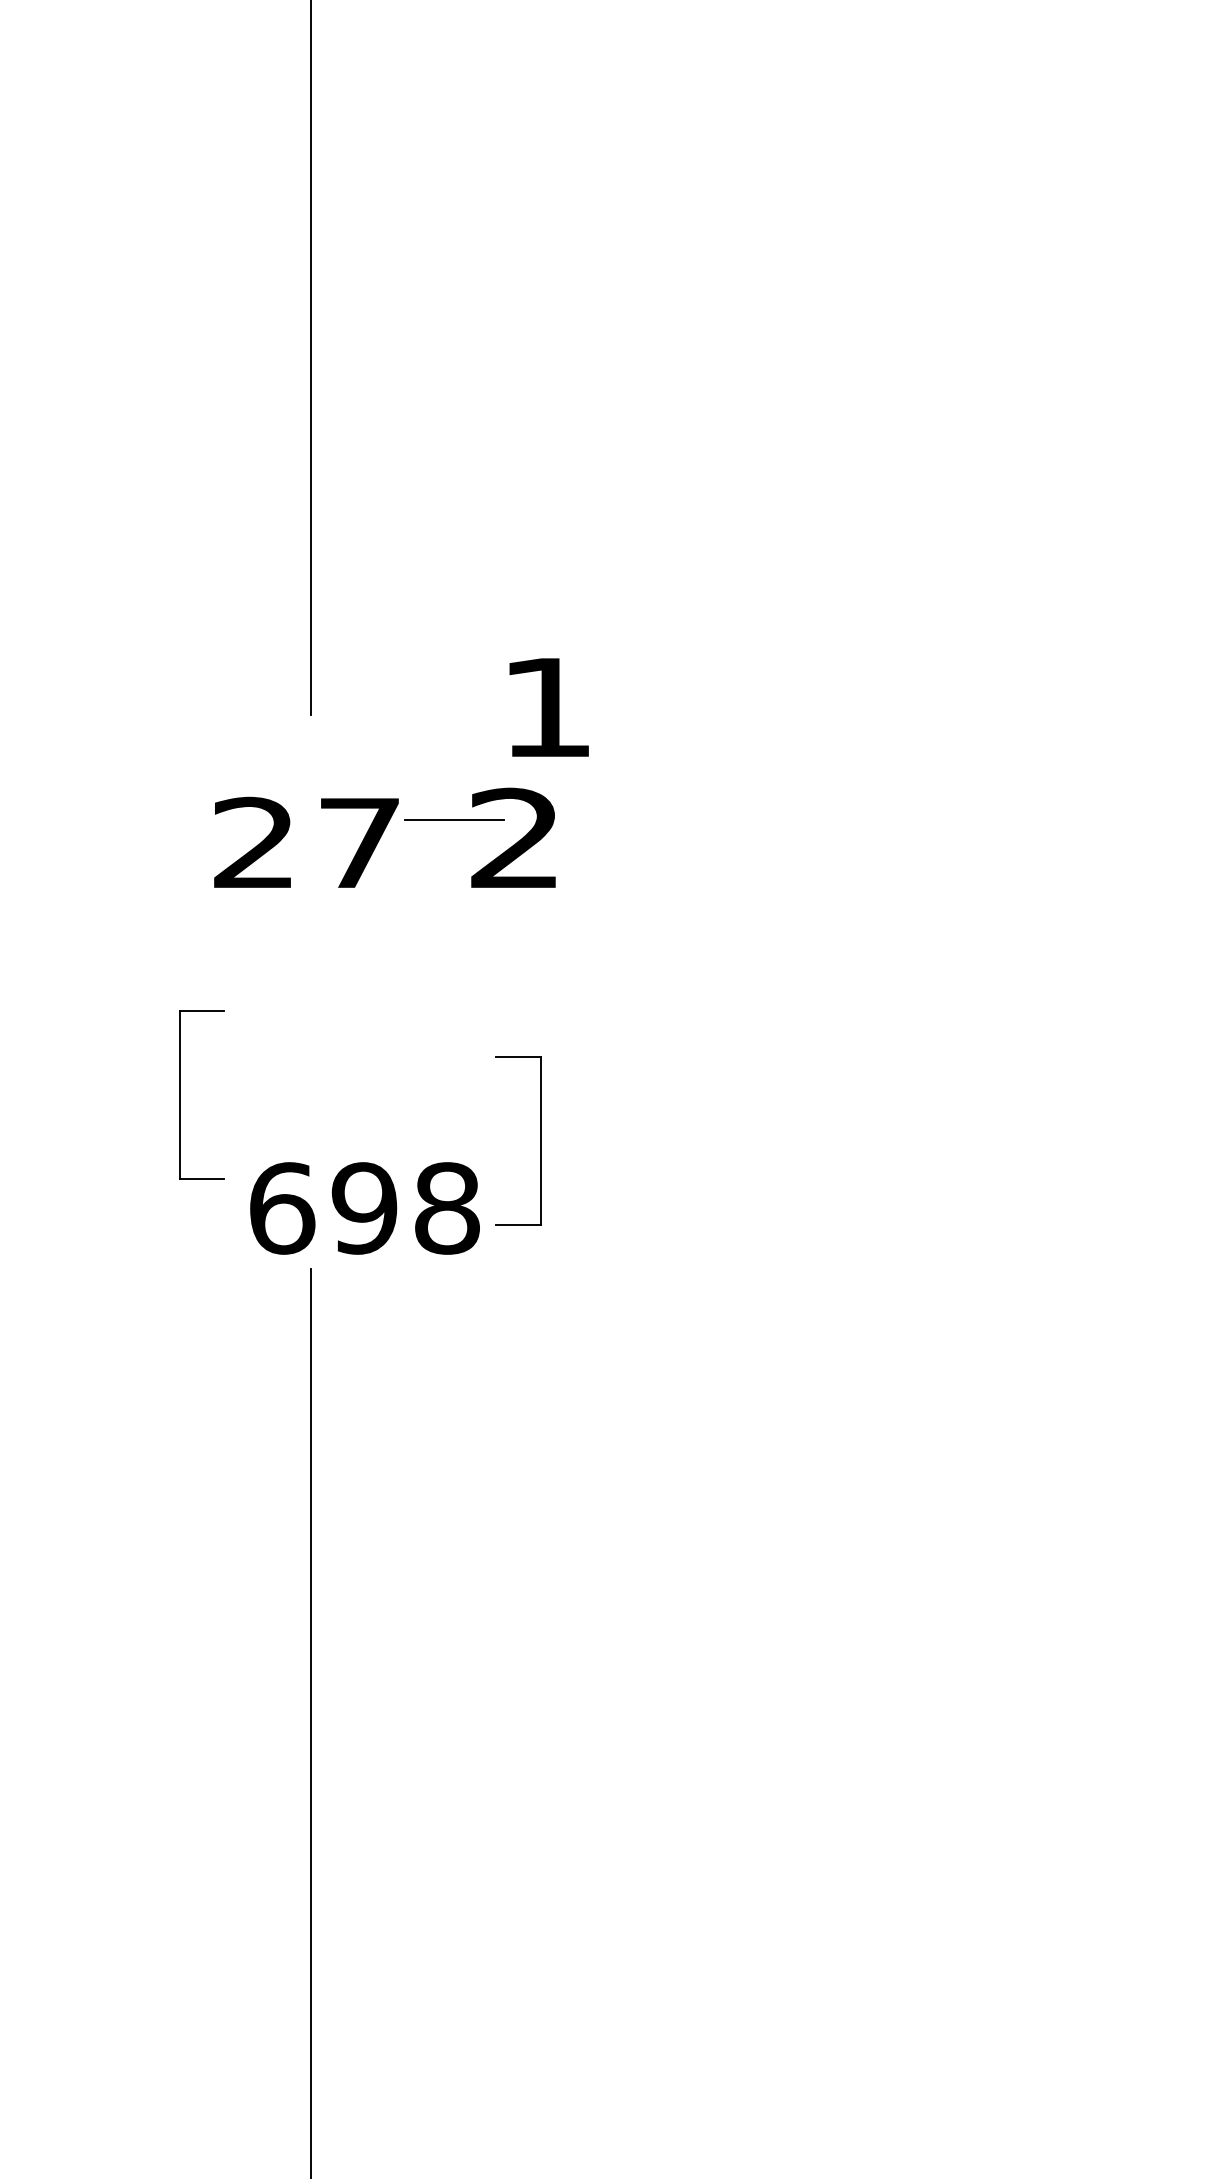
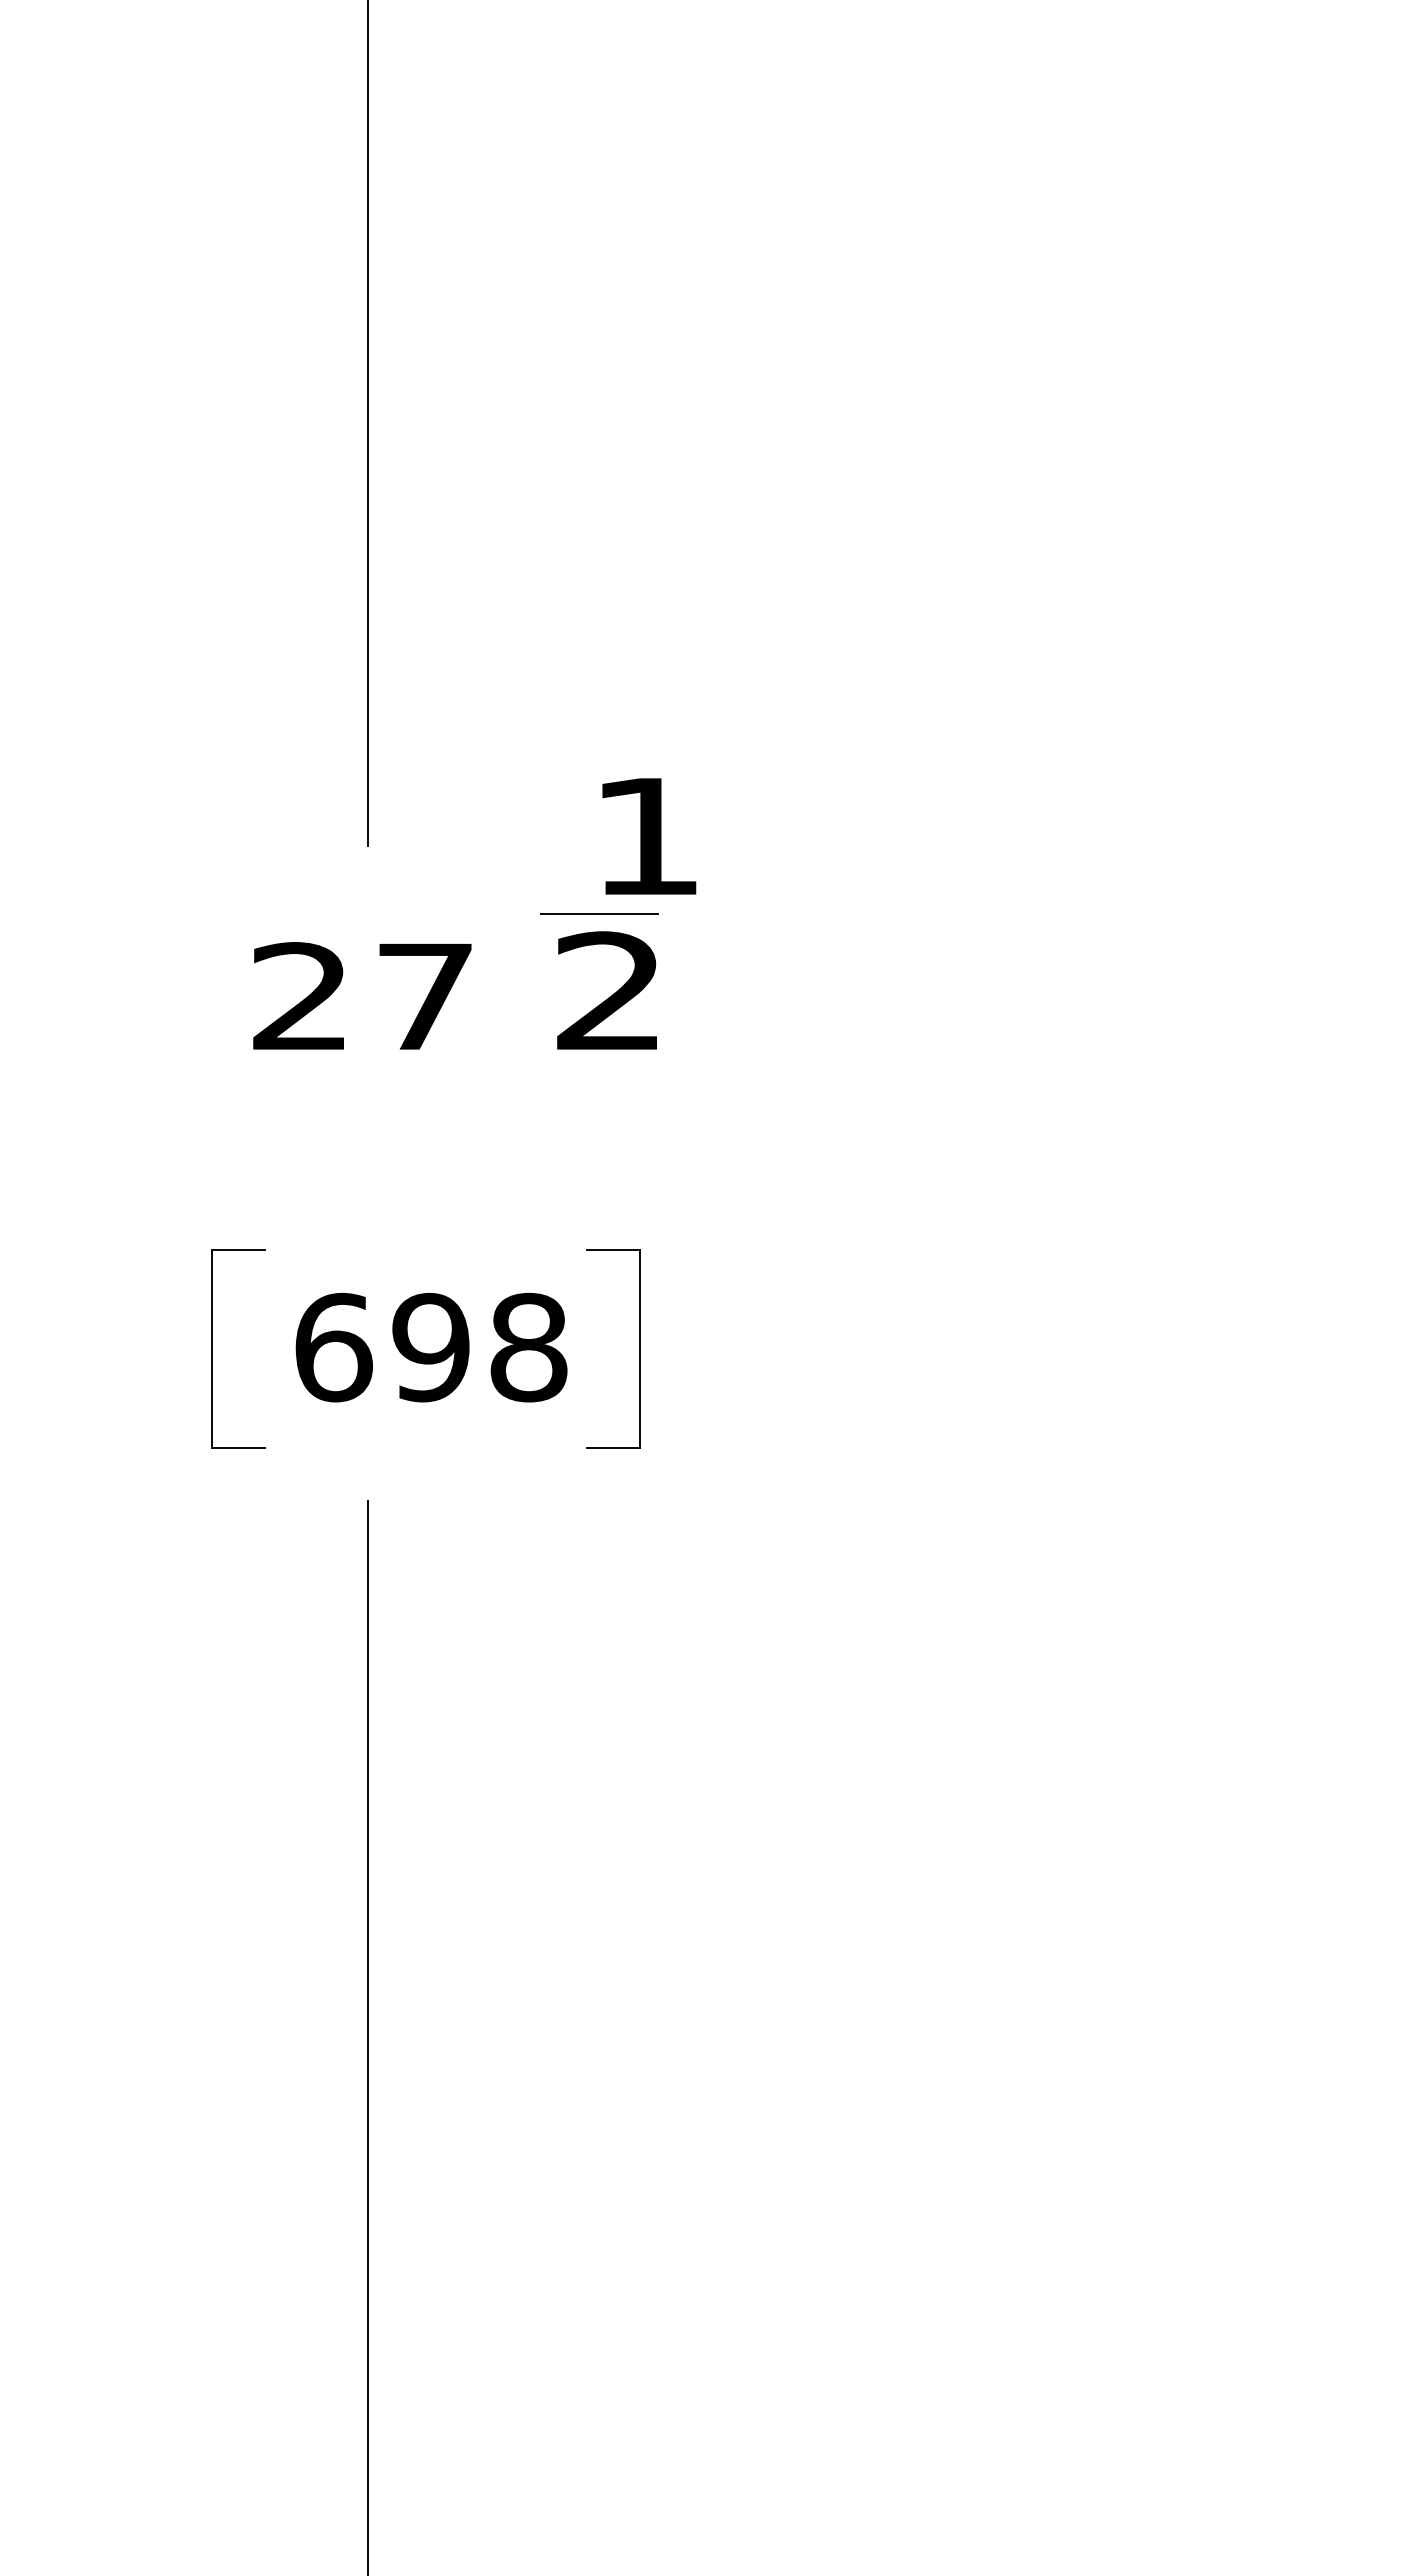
line: (454, 820) -> (599, 913), moved
part: (179, 1094) -> (212, 1348), moved
text: (364, 1208) -> (431, 1347), moved

